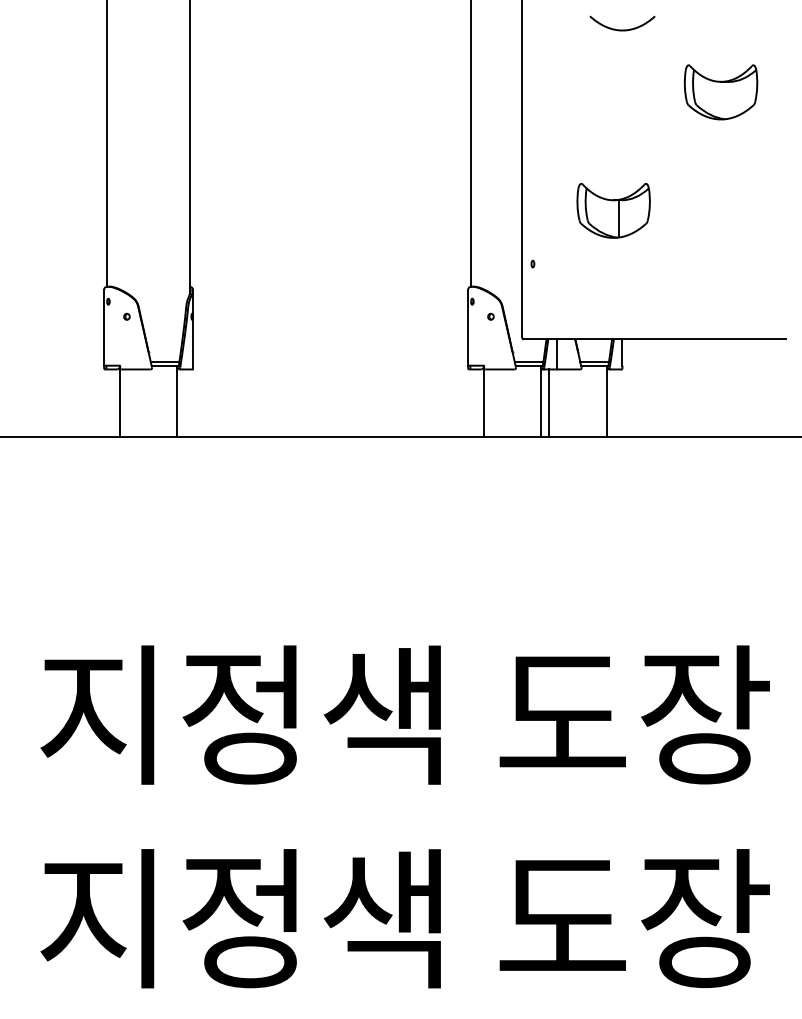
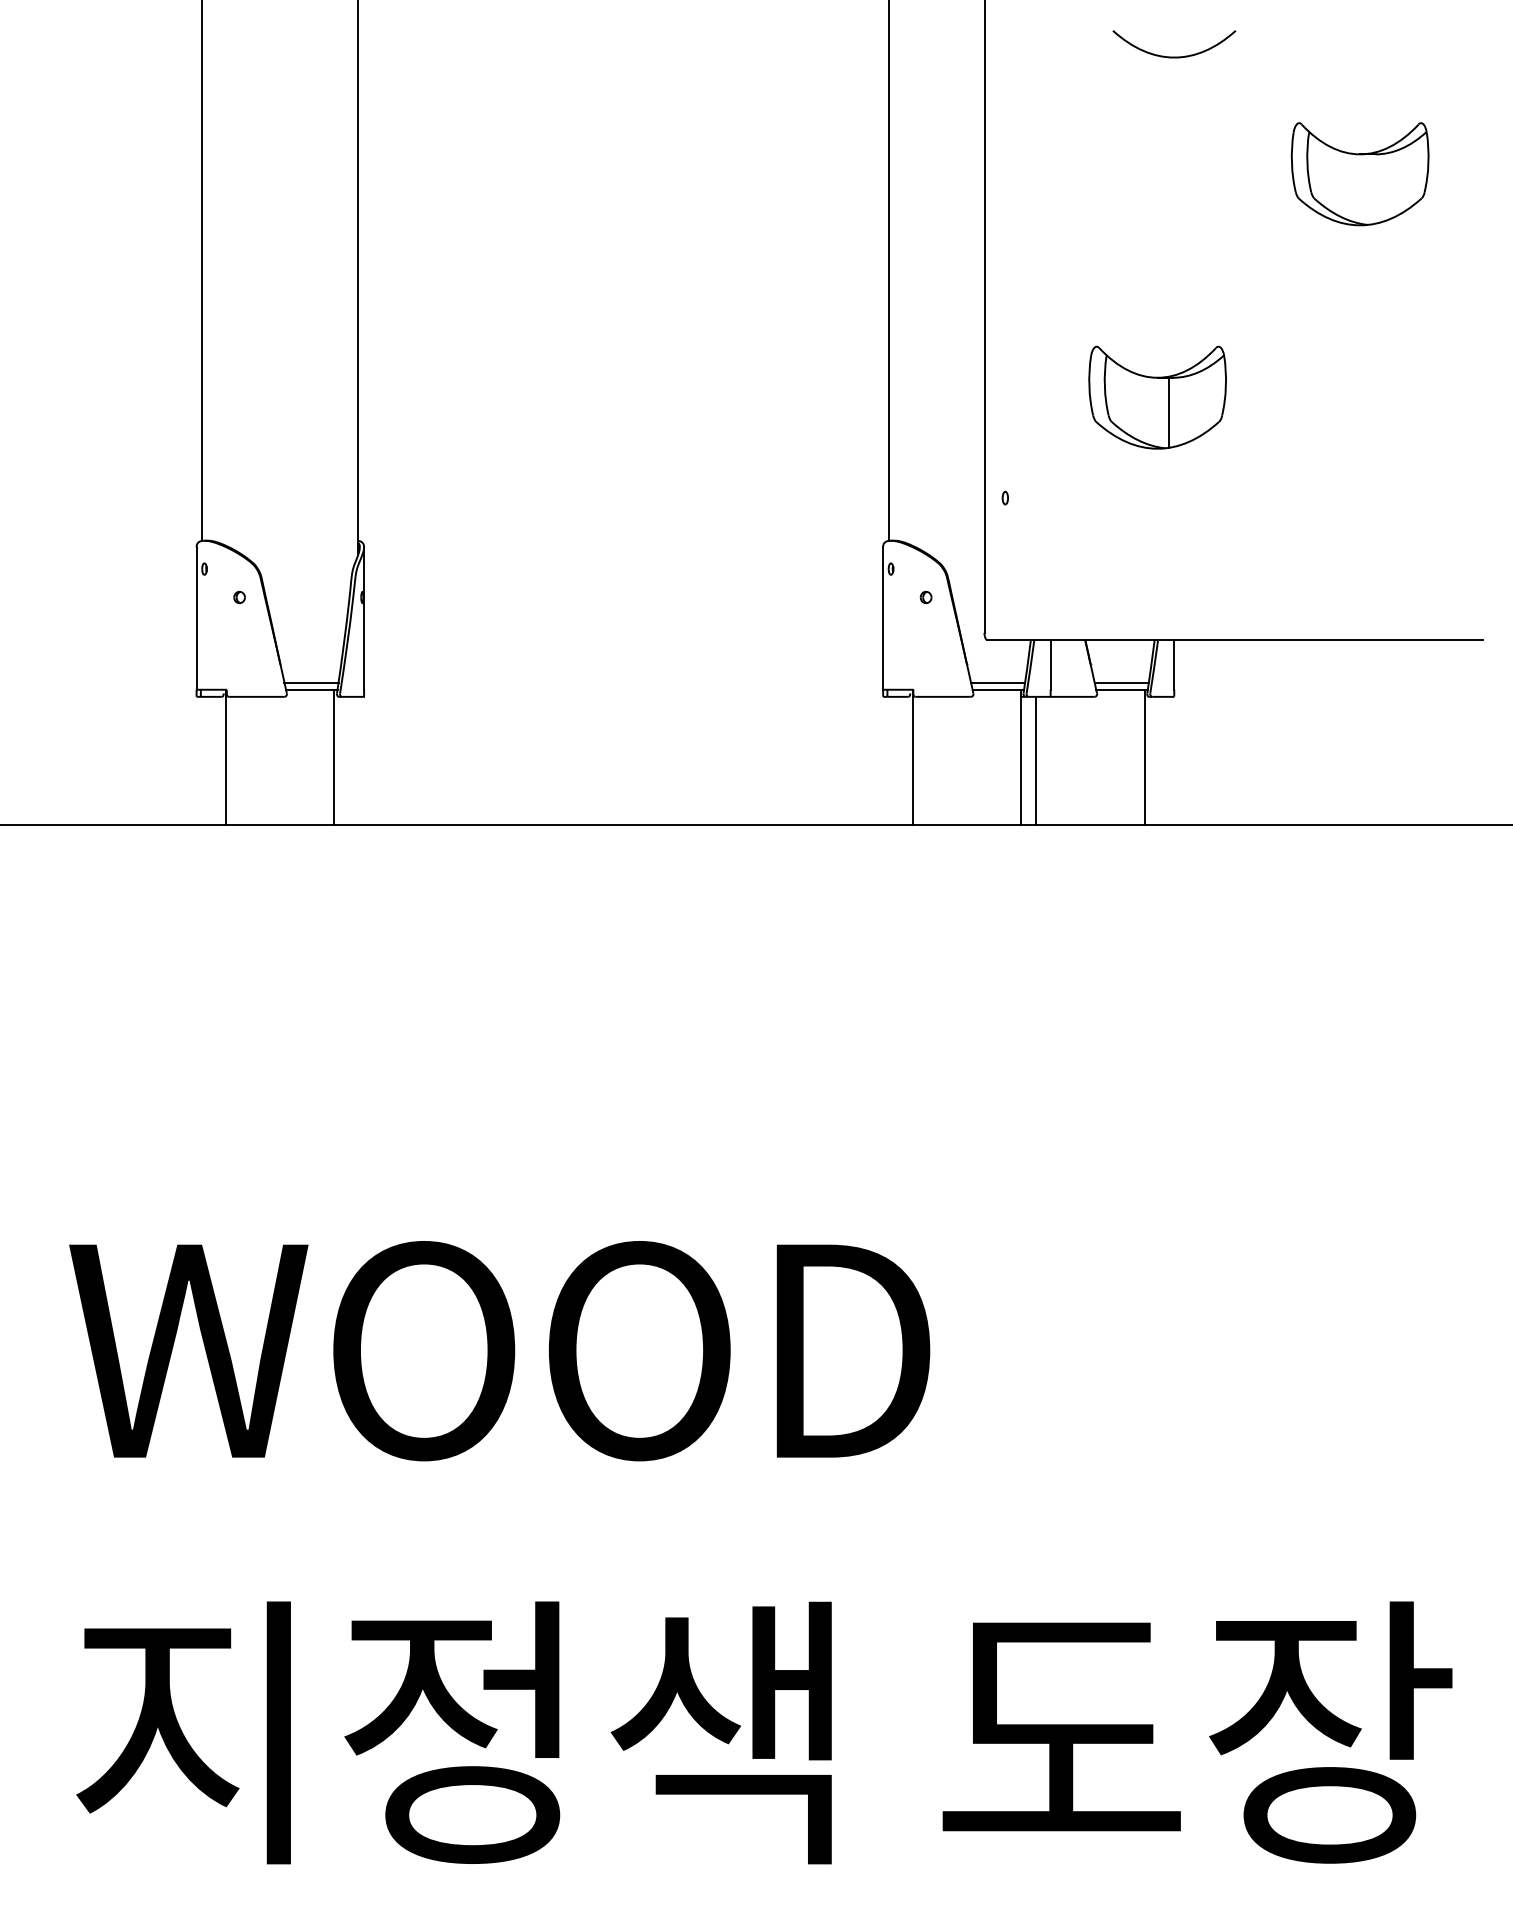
text: (402, 714) -> (759, 1347), 지정색 도장 -> WOOD

